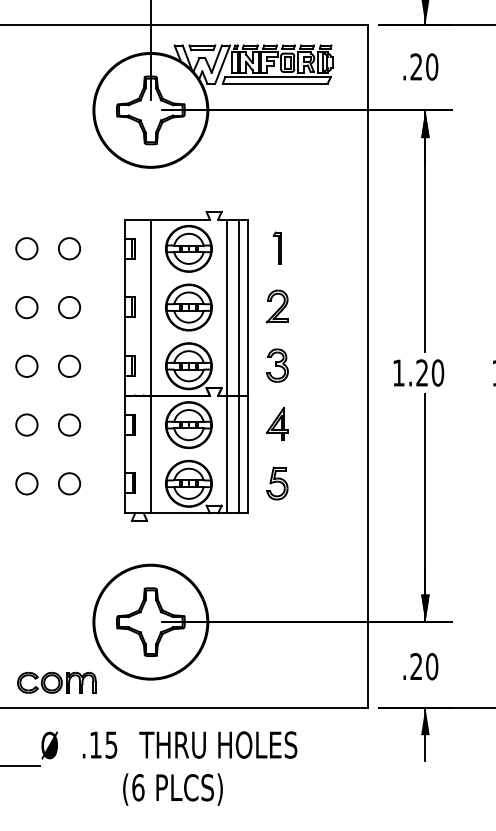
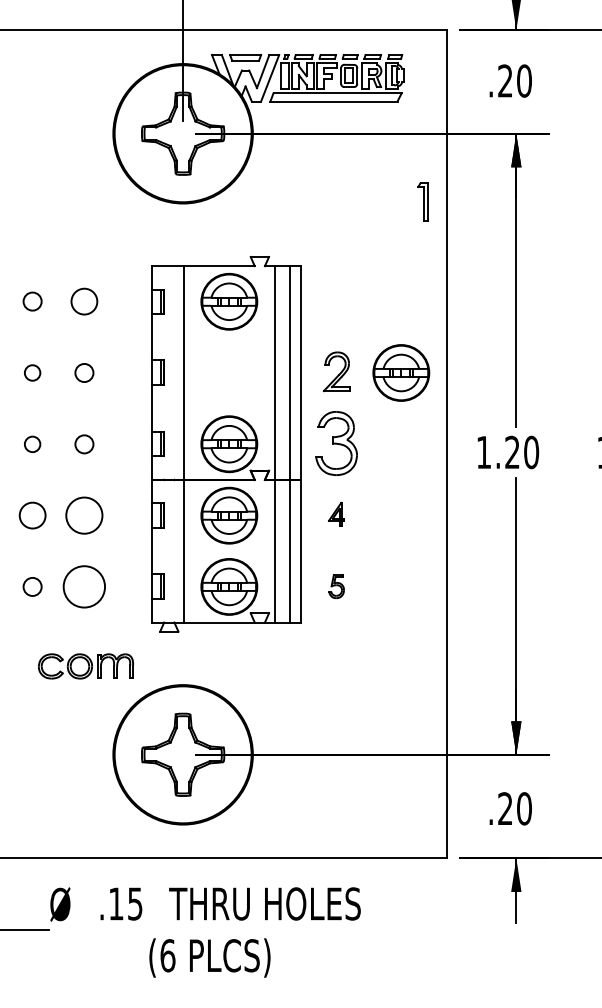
part: (277, 247) -> (422, 201), moved
circle: (26, 248) -> (32, 301), size x0.7
circle: (26, 307) -> (32, 372), size x0.6
circle: (69, 307) -> (84, 372), size x0.7
part: (189, 307) -> (401, 372), moved
part: (277, 365) -> (336, 443), size x1.6
circle: (26, 366) -> (32, 444), size x0.6
circle: (69, 366) -> (84, 444), size x0.7
circle: (69, 424) -> (84, 515), size x1.4
part: (277, 424) -> (336, 514), size x0.6
circle: (26, 483) -> (32, 586), size x0.7
circle: (69, 483) -> (84, 586), size x1.6
part: (277, 483) -> (336, 586), size x0.6
part: (57, 682) -> (86, 666), moved

